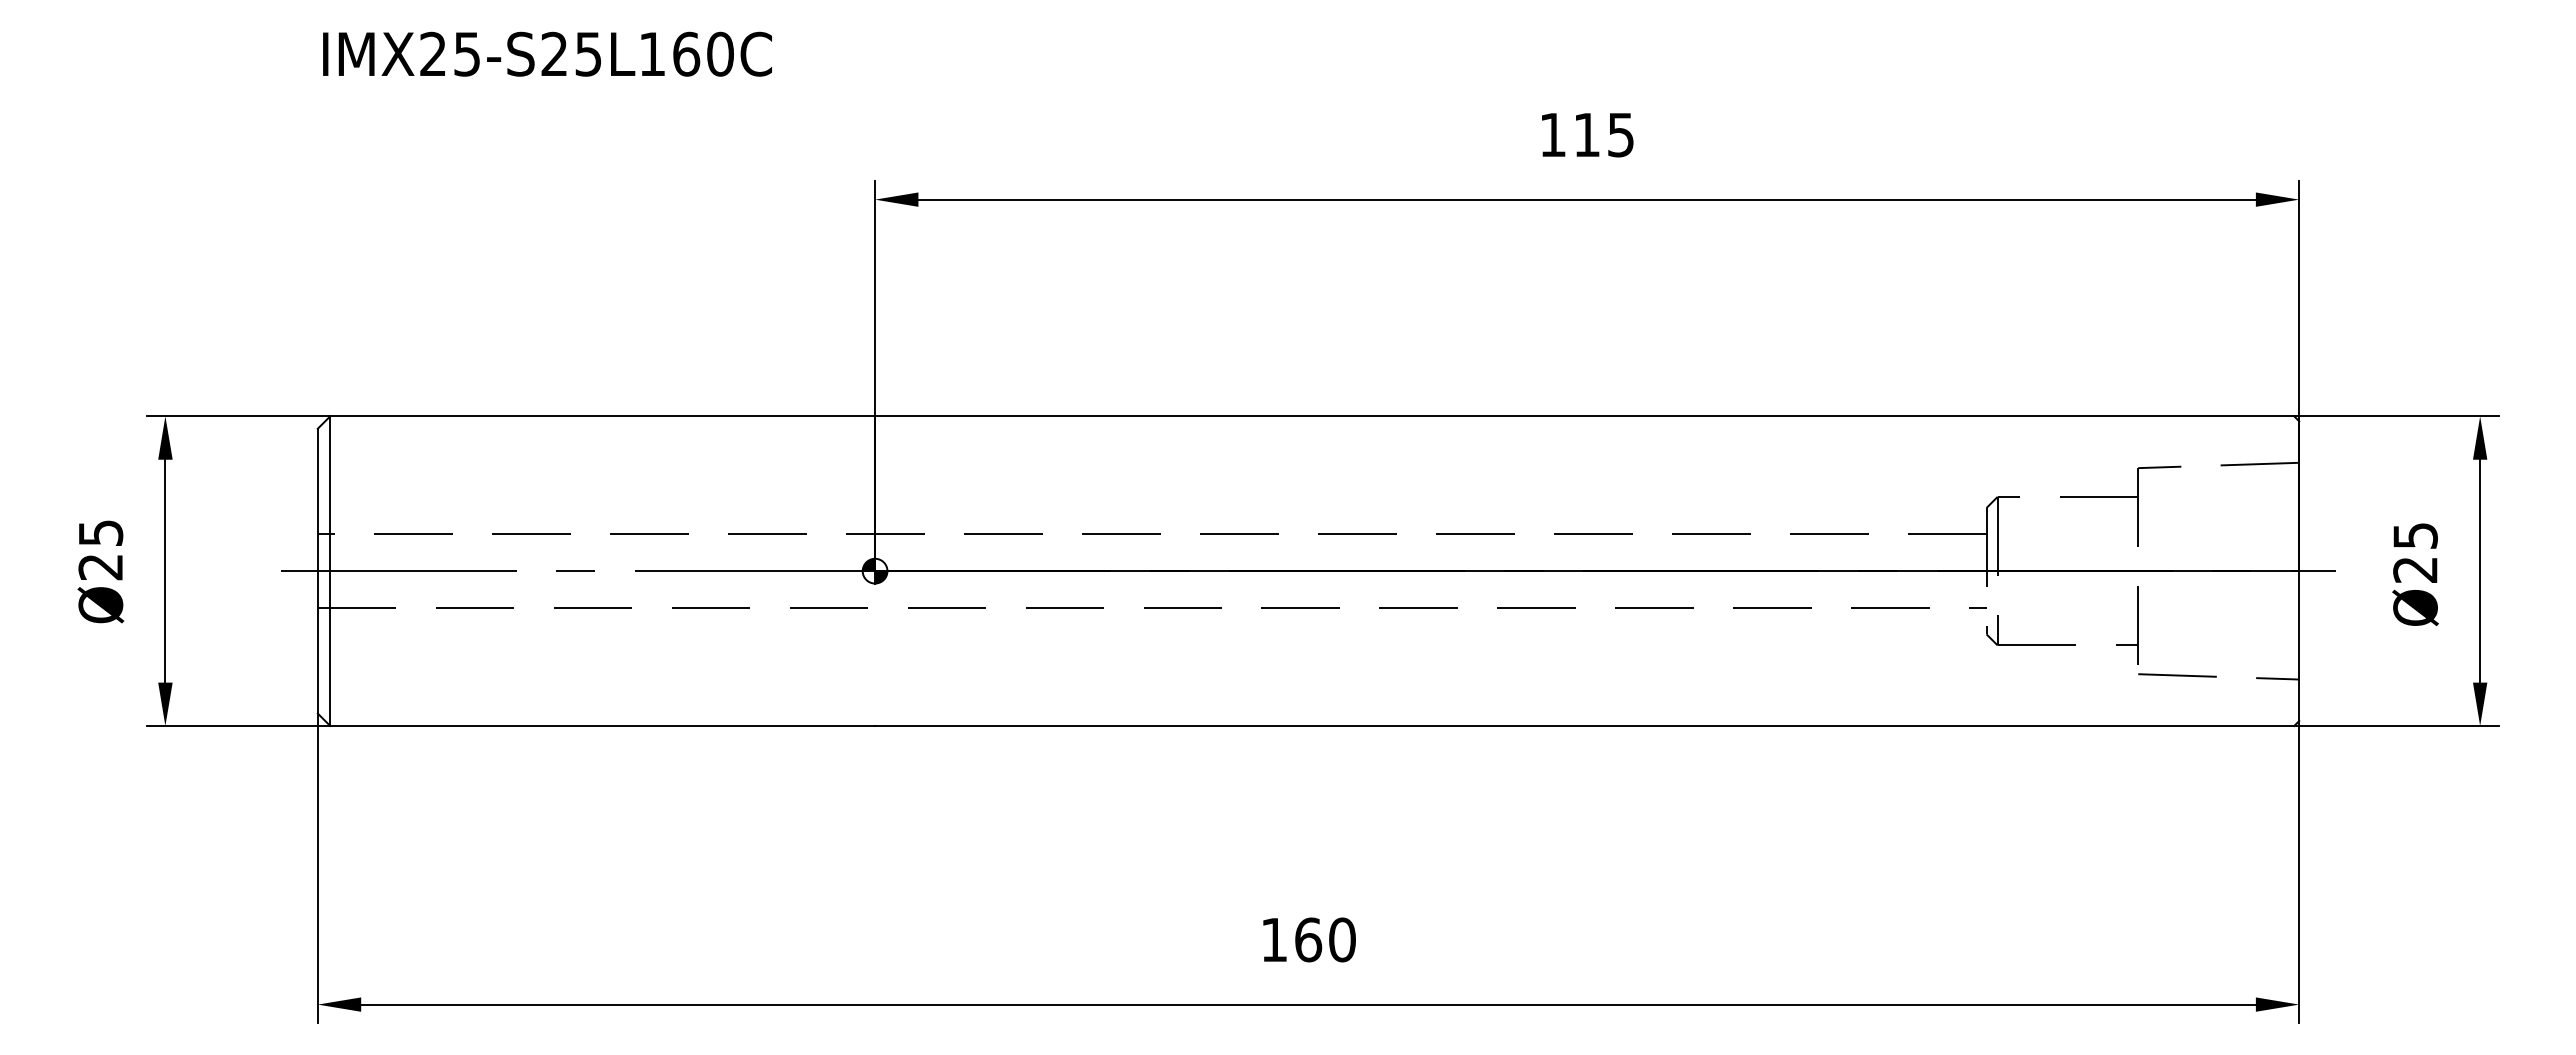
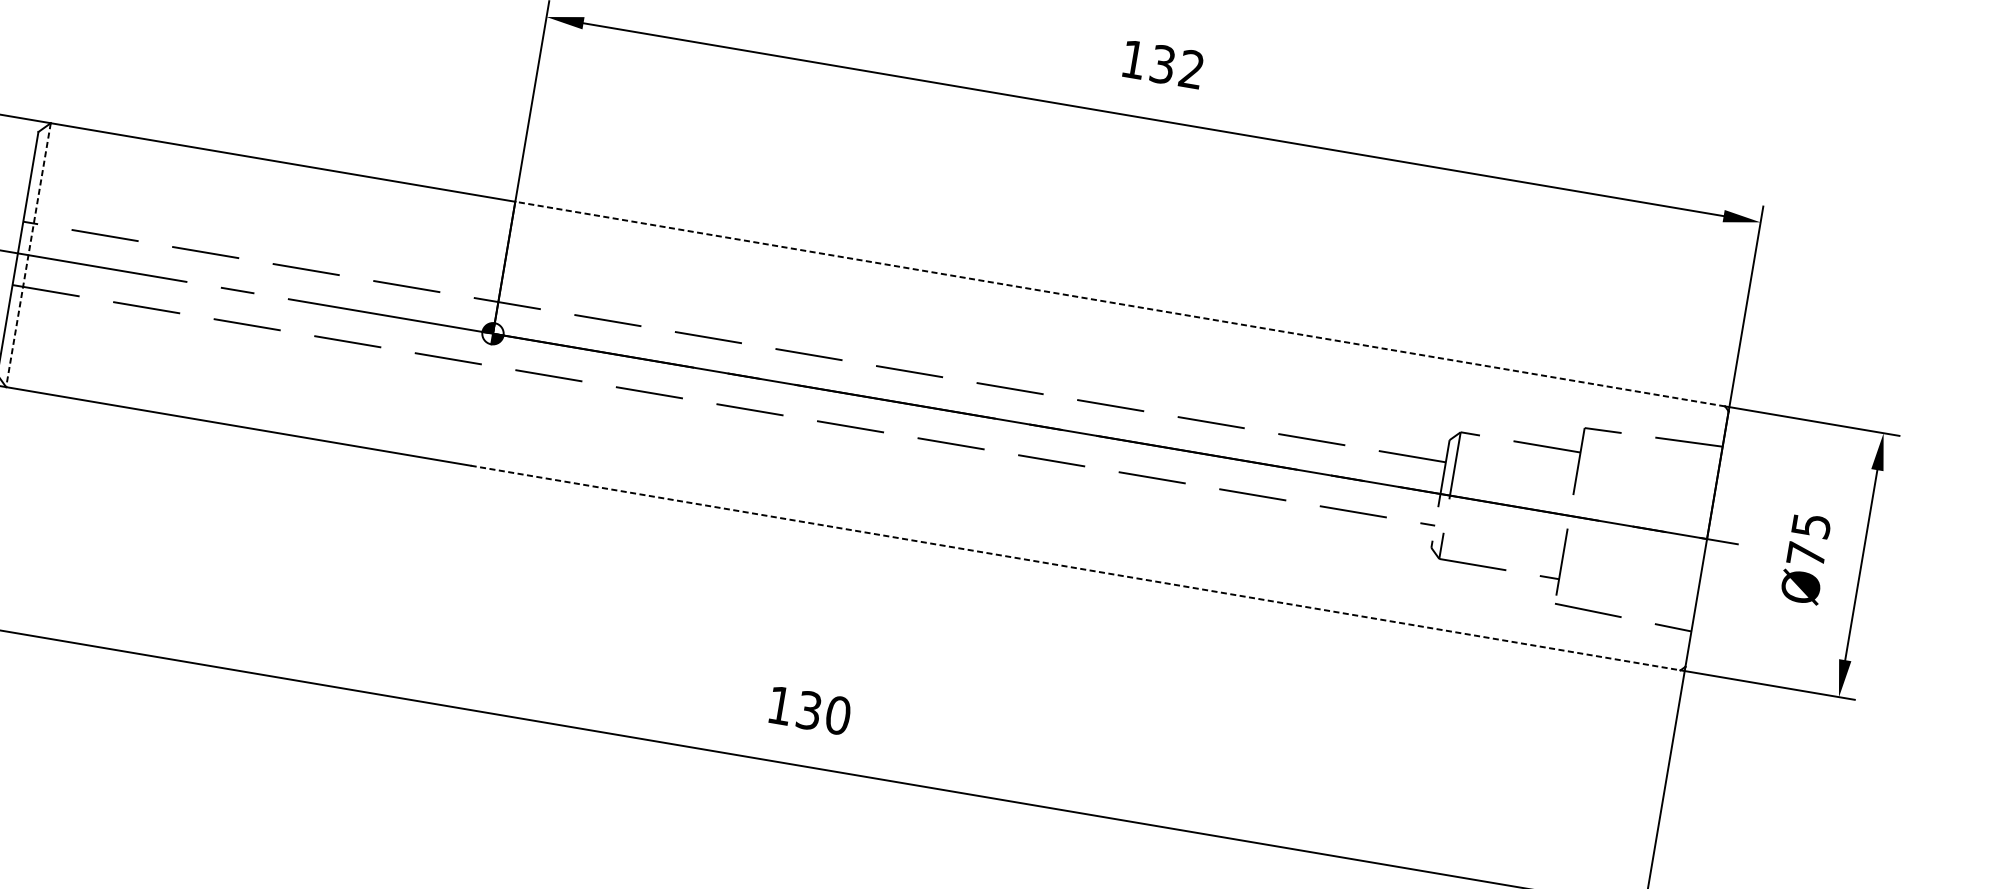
text: (1603, 134) -> (1176, 66), 115 -> 132
line: (1584, 416) -> (1120, 304), solid -> dashed
text: (2415, 569) -> (1806, 554), Ø25 -> Ø75
line: (330, 571) -> (28, 255), solid -> dashed
line: (1584, 725) -> (1075, 567), solid -> dashed
text: (1308, 939) -> (809, 710), 160 -> 130

